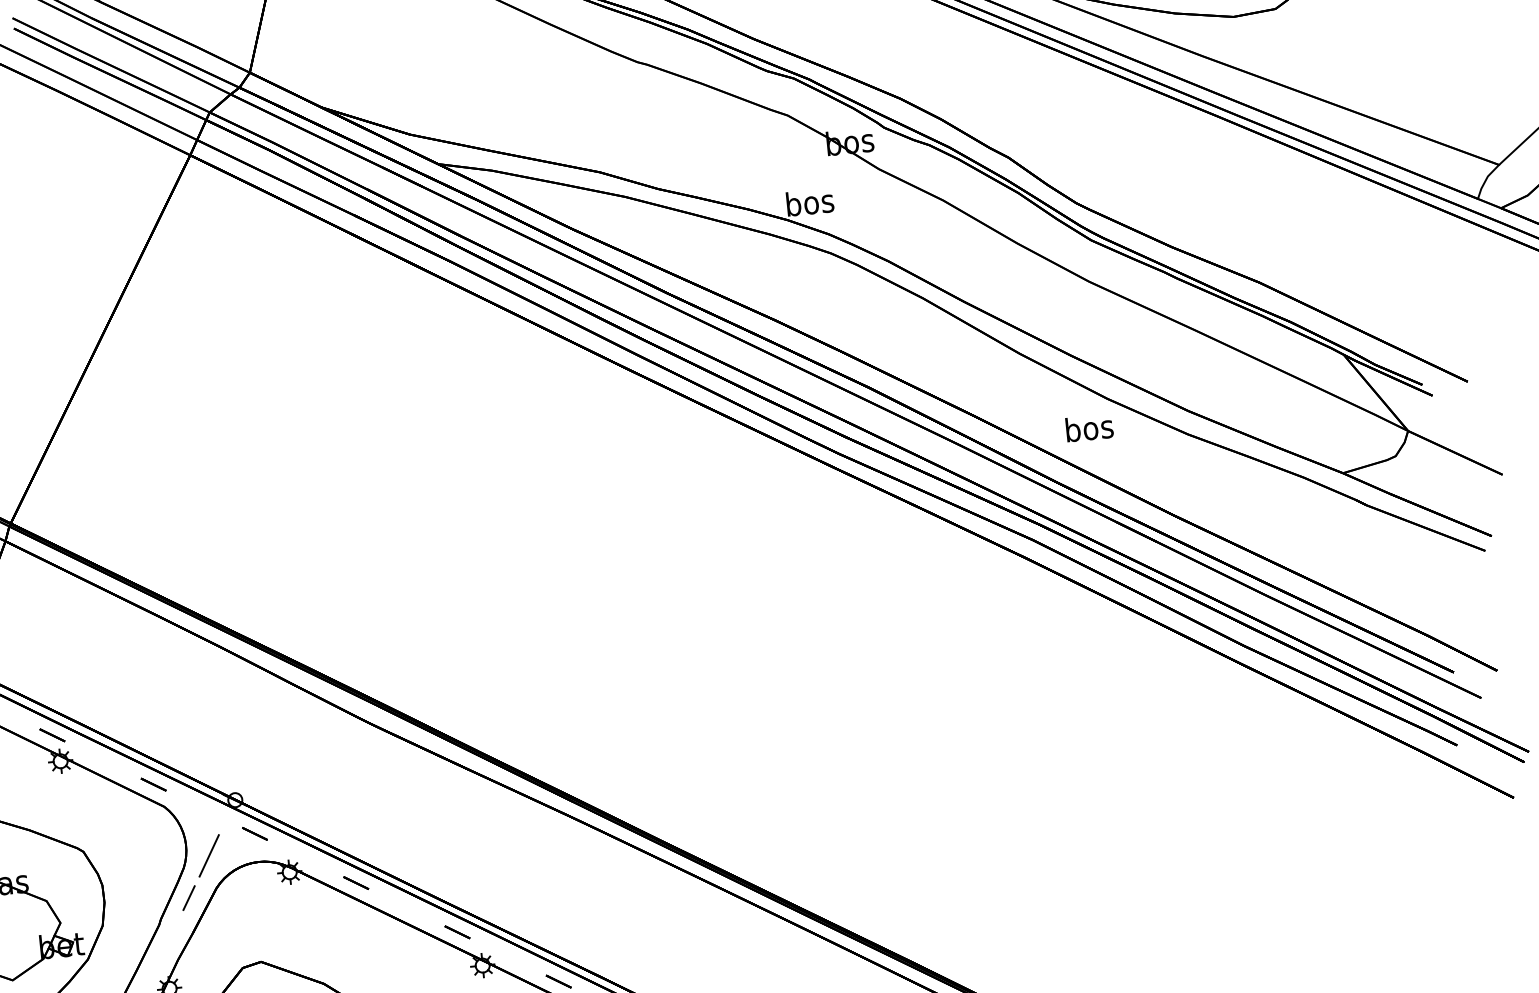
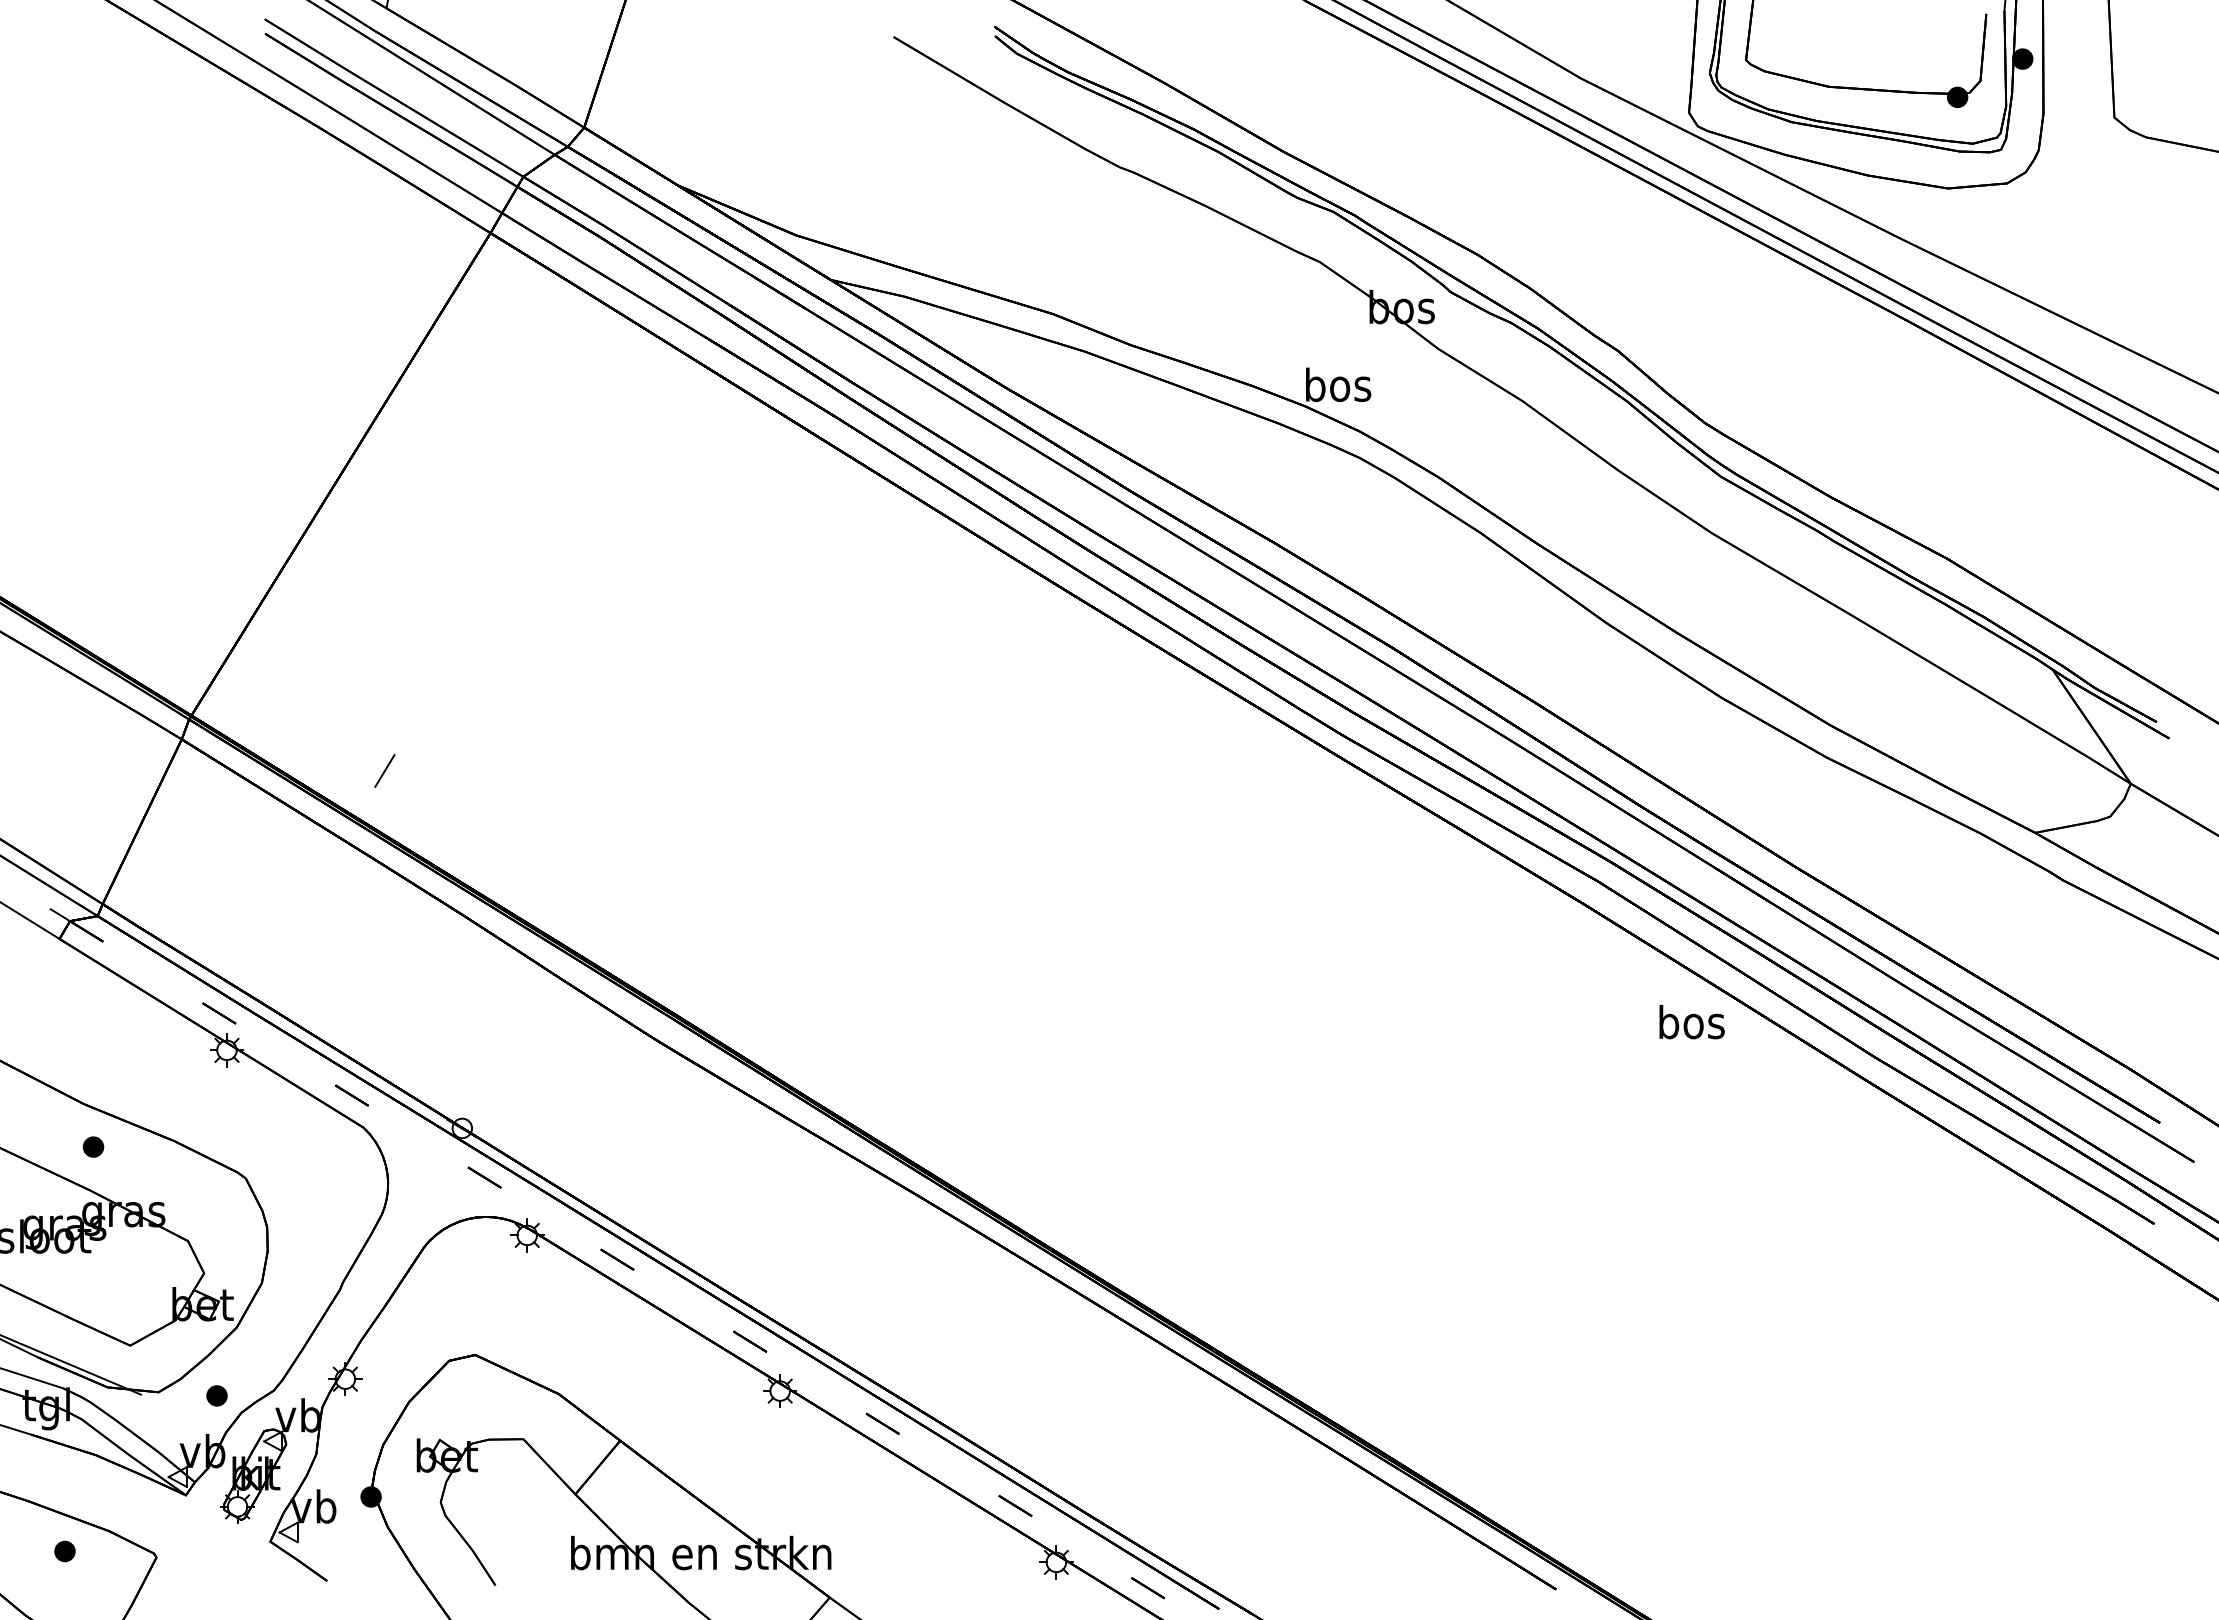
text: (1089, 428) -> (1691, 1022), moved
line: (209, 855) -> (418, 1201), removed
line: (188, 897) -> (384, 770), moved

